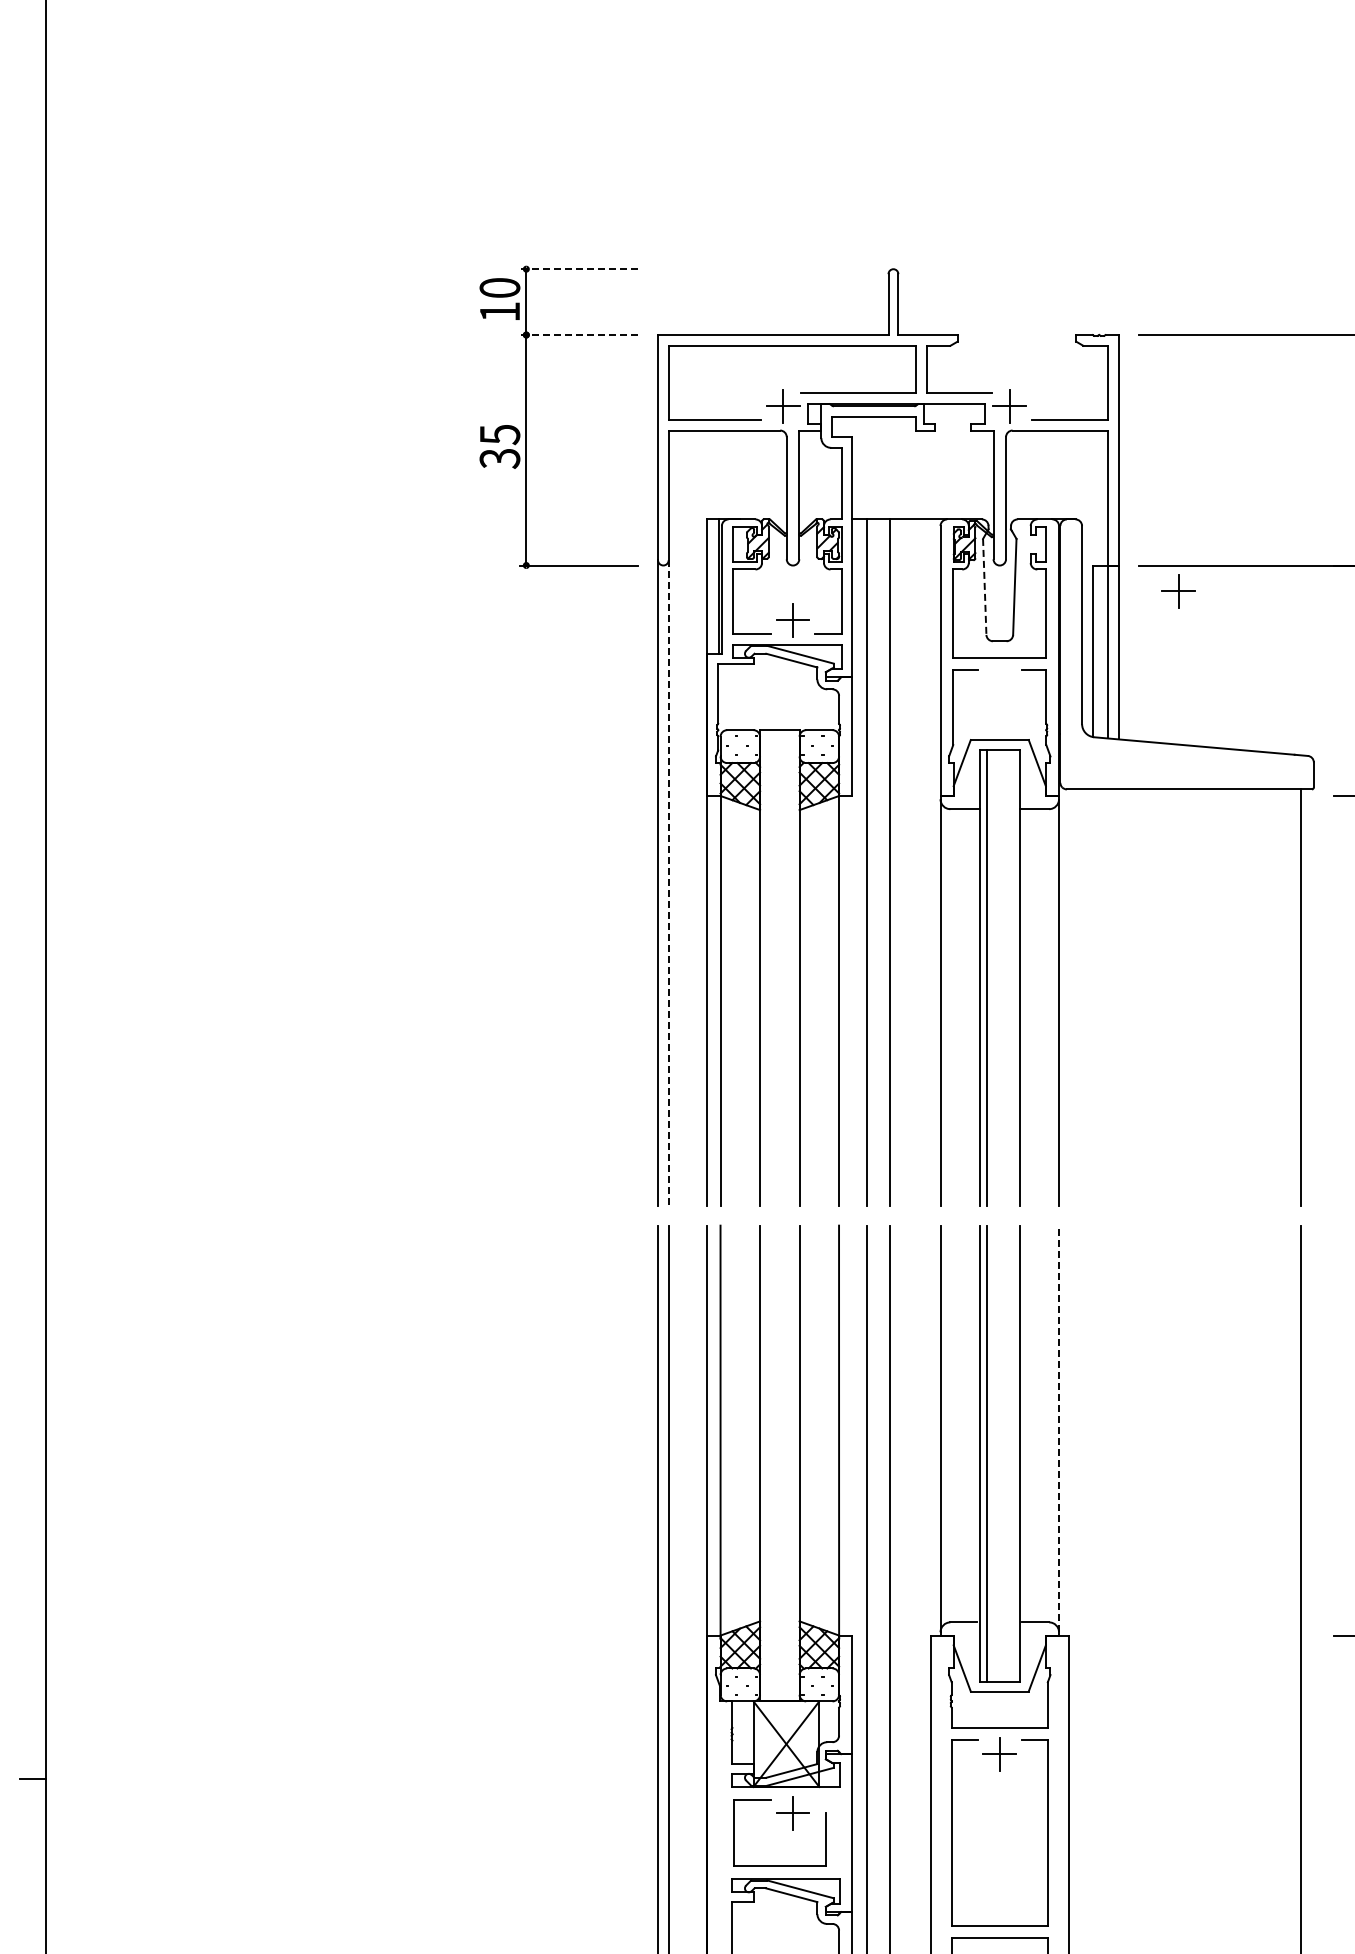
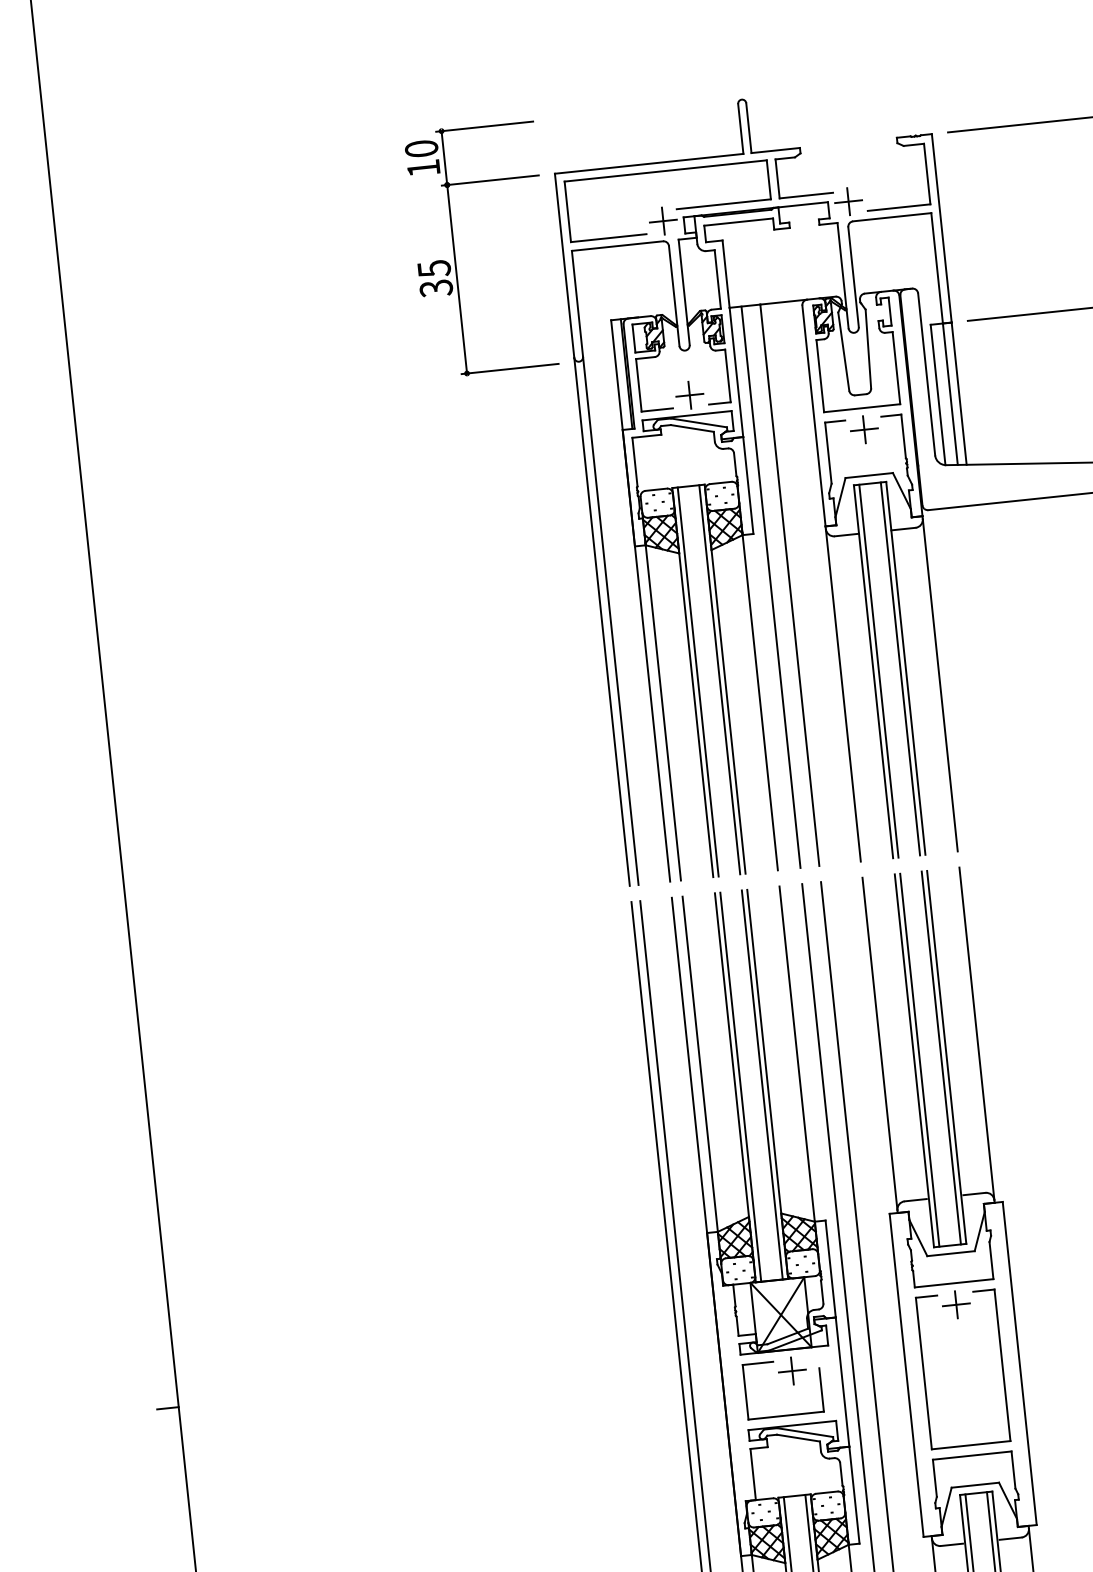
line: (578, 269) -> (484, 126), dashed -> solid
line: (578, 335) -> (489, 180), dashed -> solid
line: (984, 586) -> (843, 351), dashed -> solid
part: (1178, 591) -> (864, 430), moved
line: (668, 883) -> (610, 621), dashed -> solid
line: (766, 967) -> (698, 681), added
line: (793, 967) -> (720, 679), added
line: (1012, 977) -> (900, 668), added
line: (1059, 1428) -> (977, 1033), dashed -> solid
line: (1012, 1453) -> (940, 1057), added
line: (766, 1463) -> (740, 1087), added
line: (793, 1463) -> (762, 1084), added

